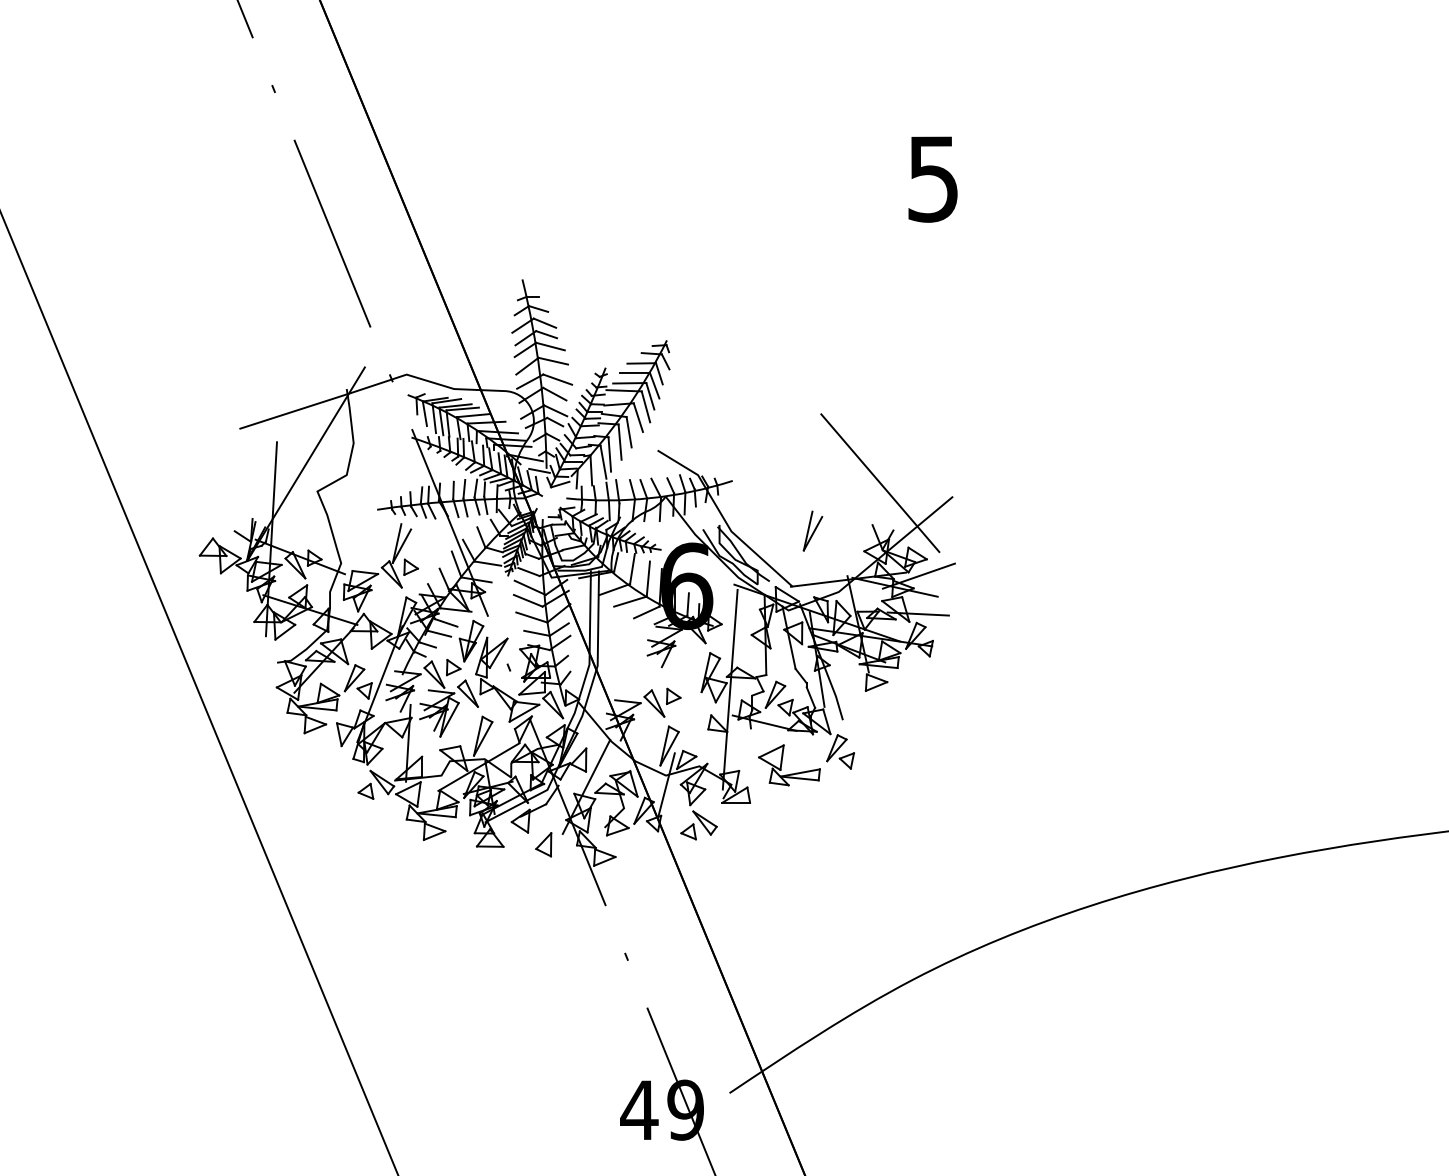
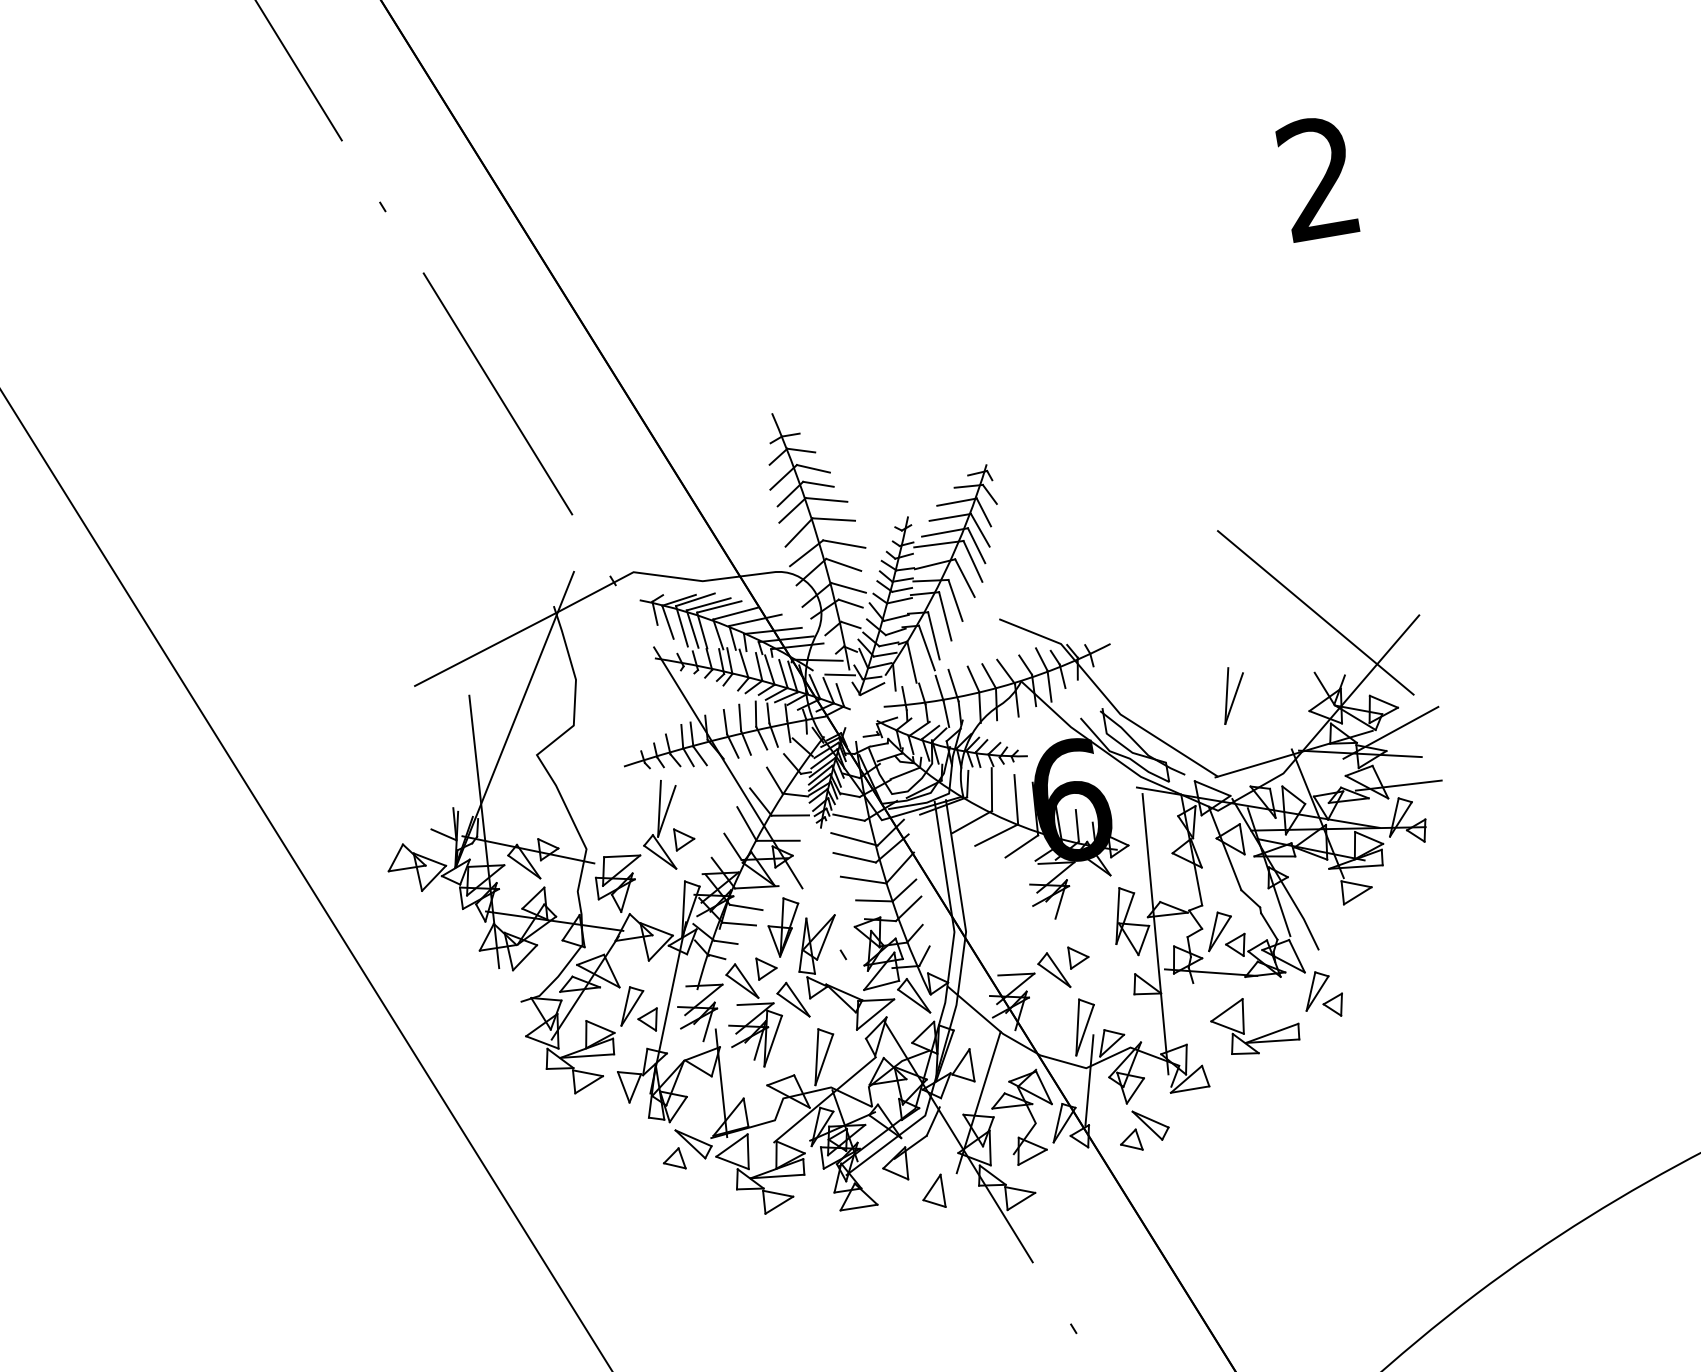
text: (932, 178) -> (1317, 178), 5 -> 2

